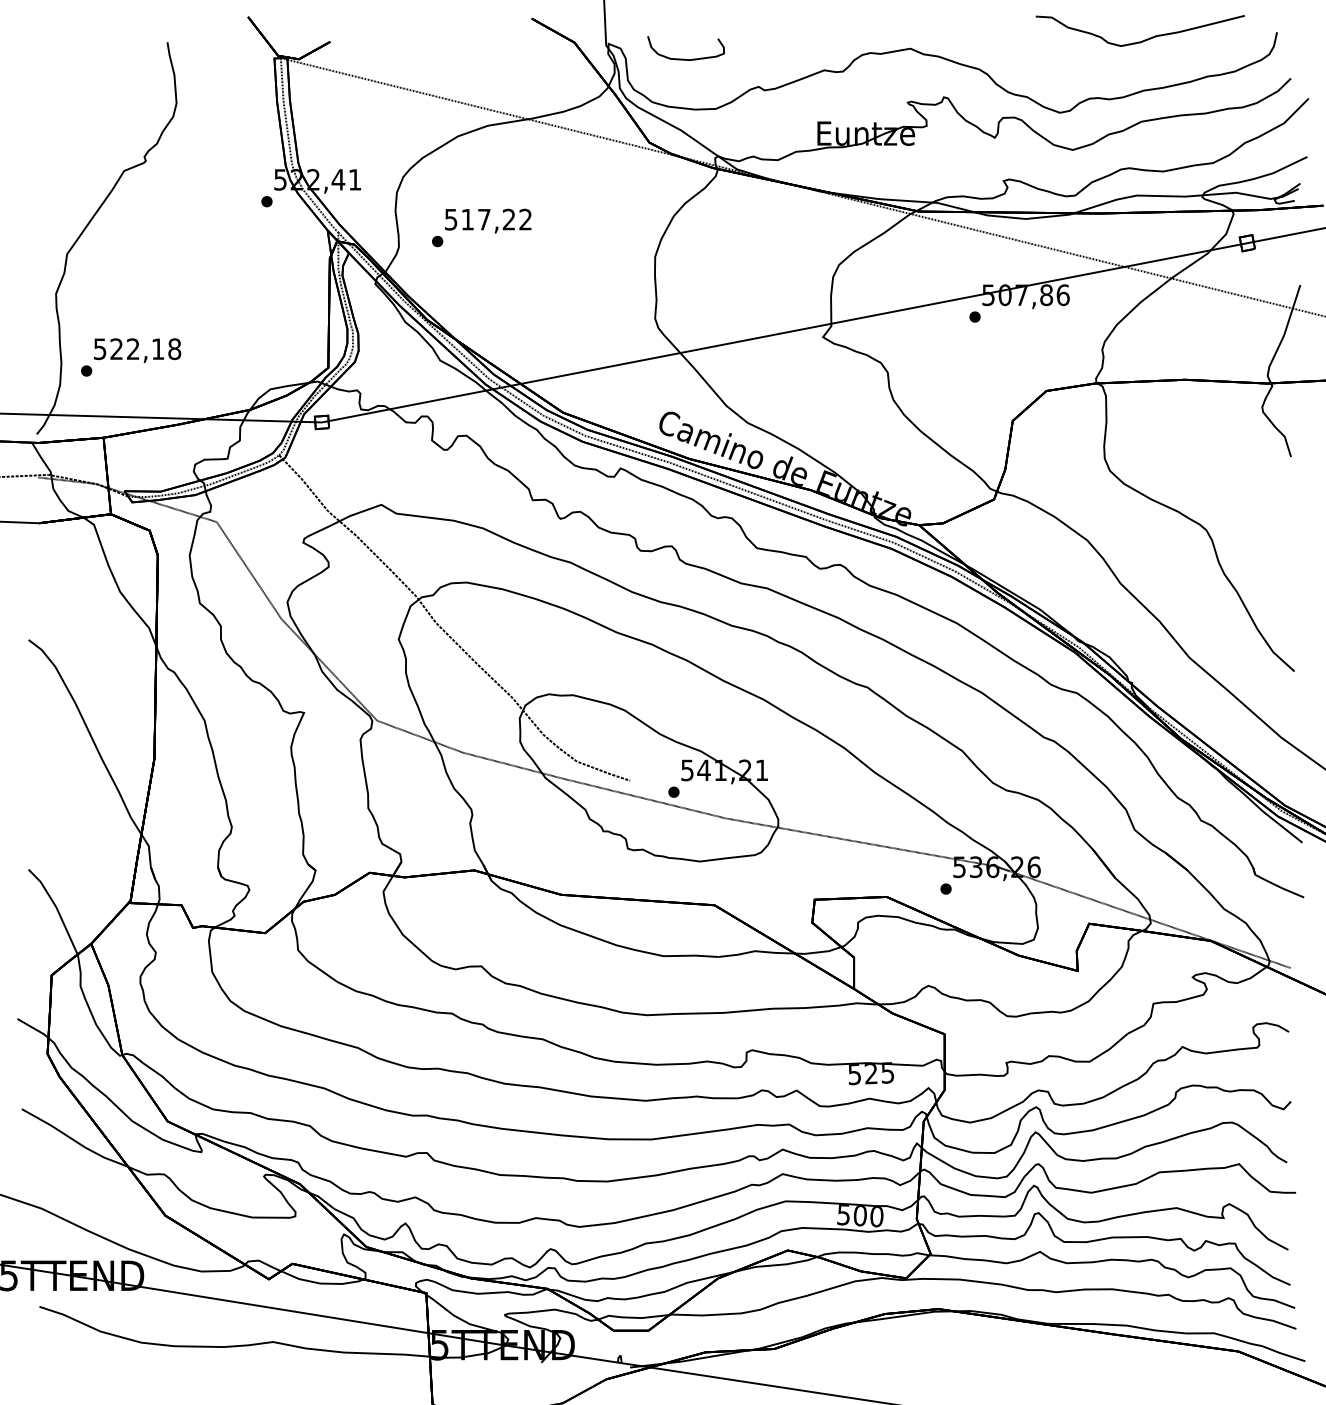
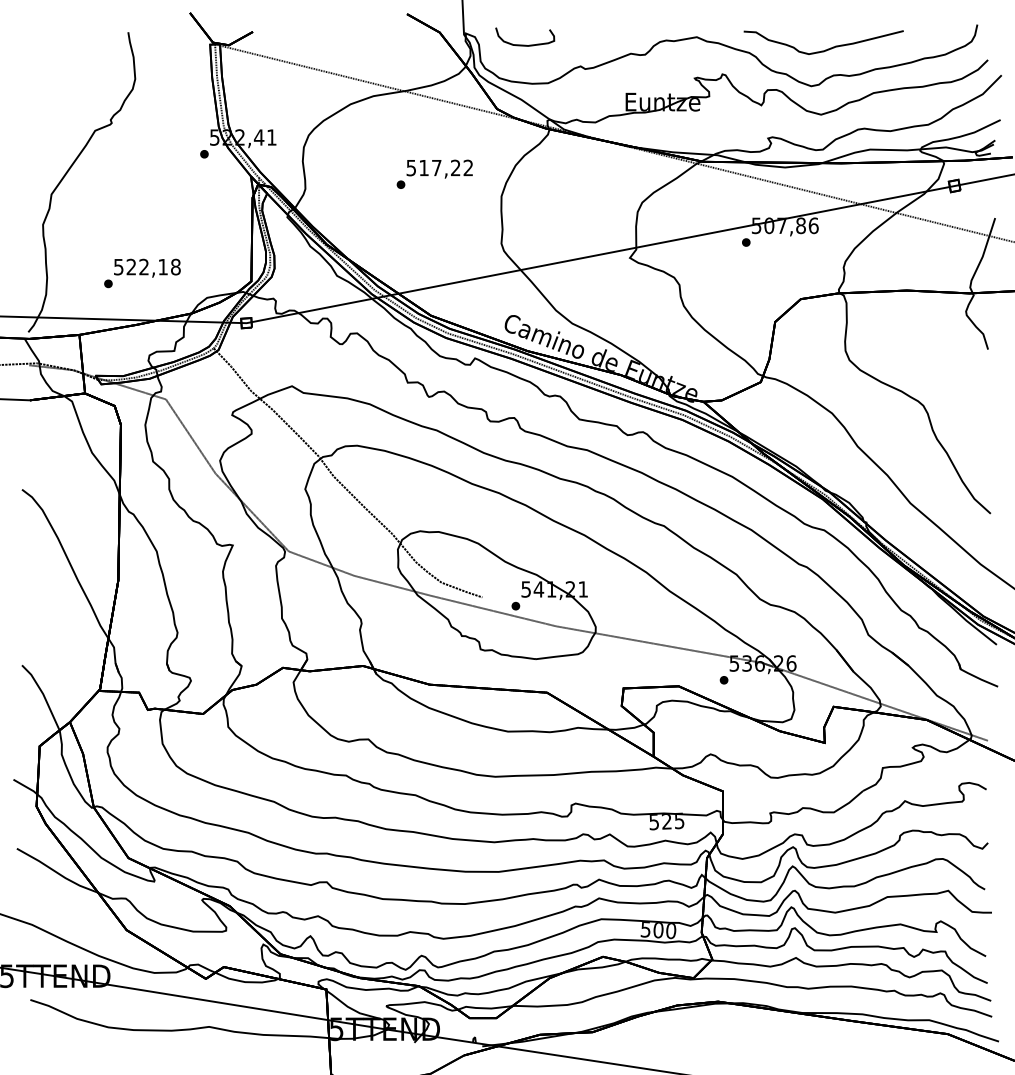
curve: (1145, 38) -> (827, 48), moved
text: (481, 226) -> (434, 173), moved
text: (131, 357) -> (142, 273), moved

